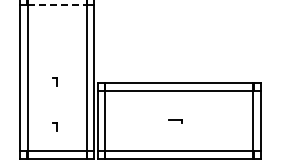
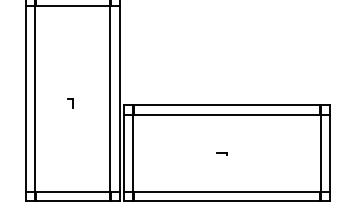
line: (57, 4) -> (72, 5), dashed -> solid
part: (175, 121) -> (222, 153), size x0.62
part: (54, 126) -> (69, 160), removed

